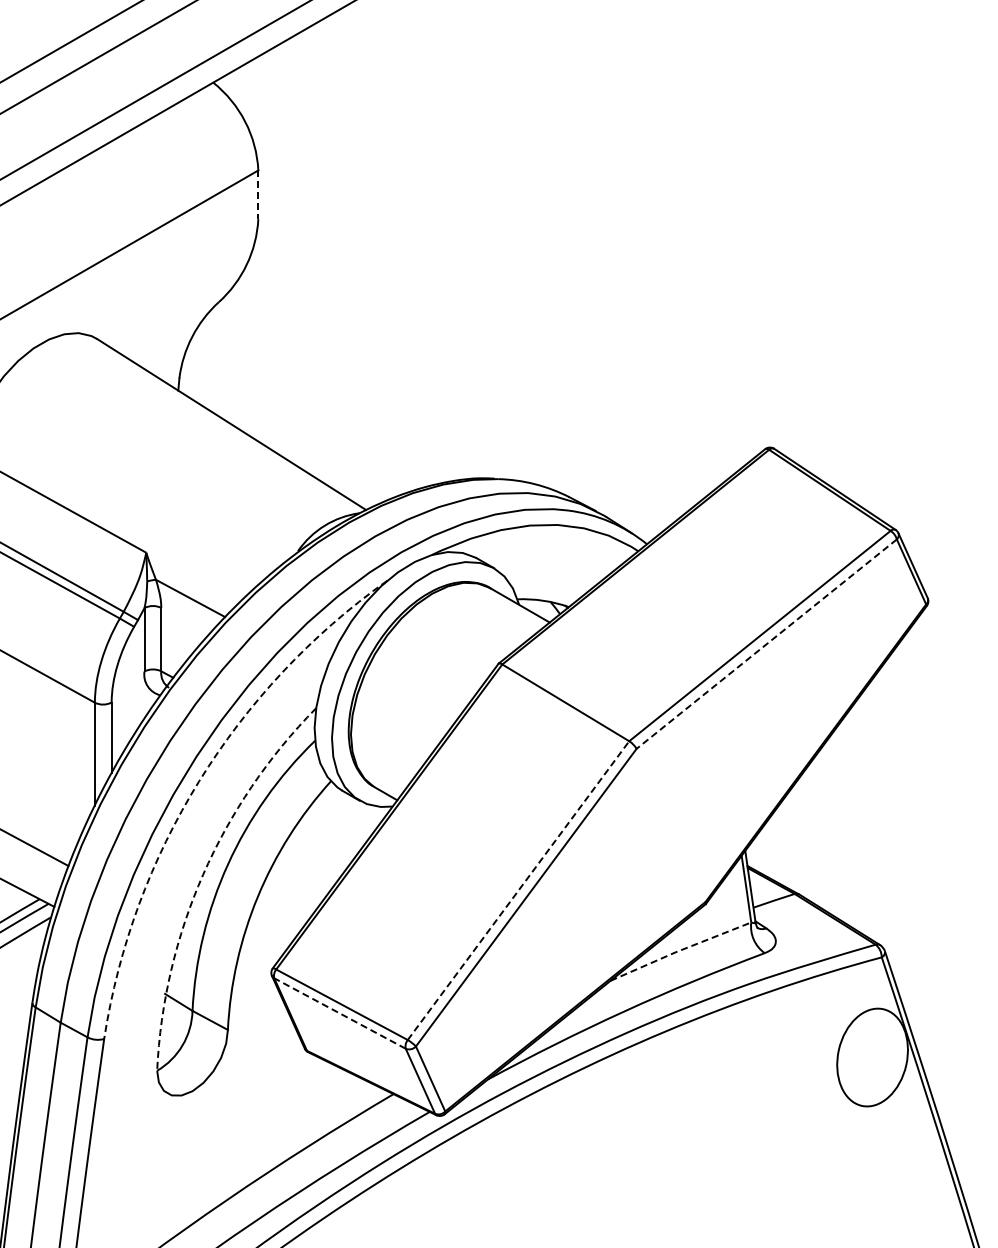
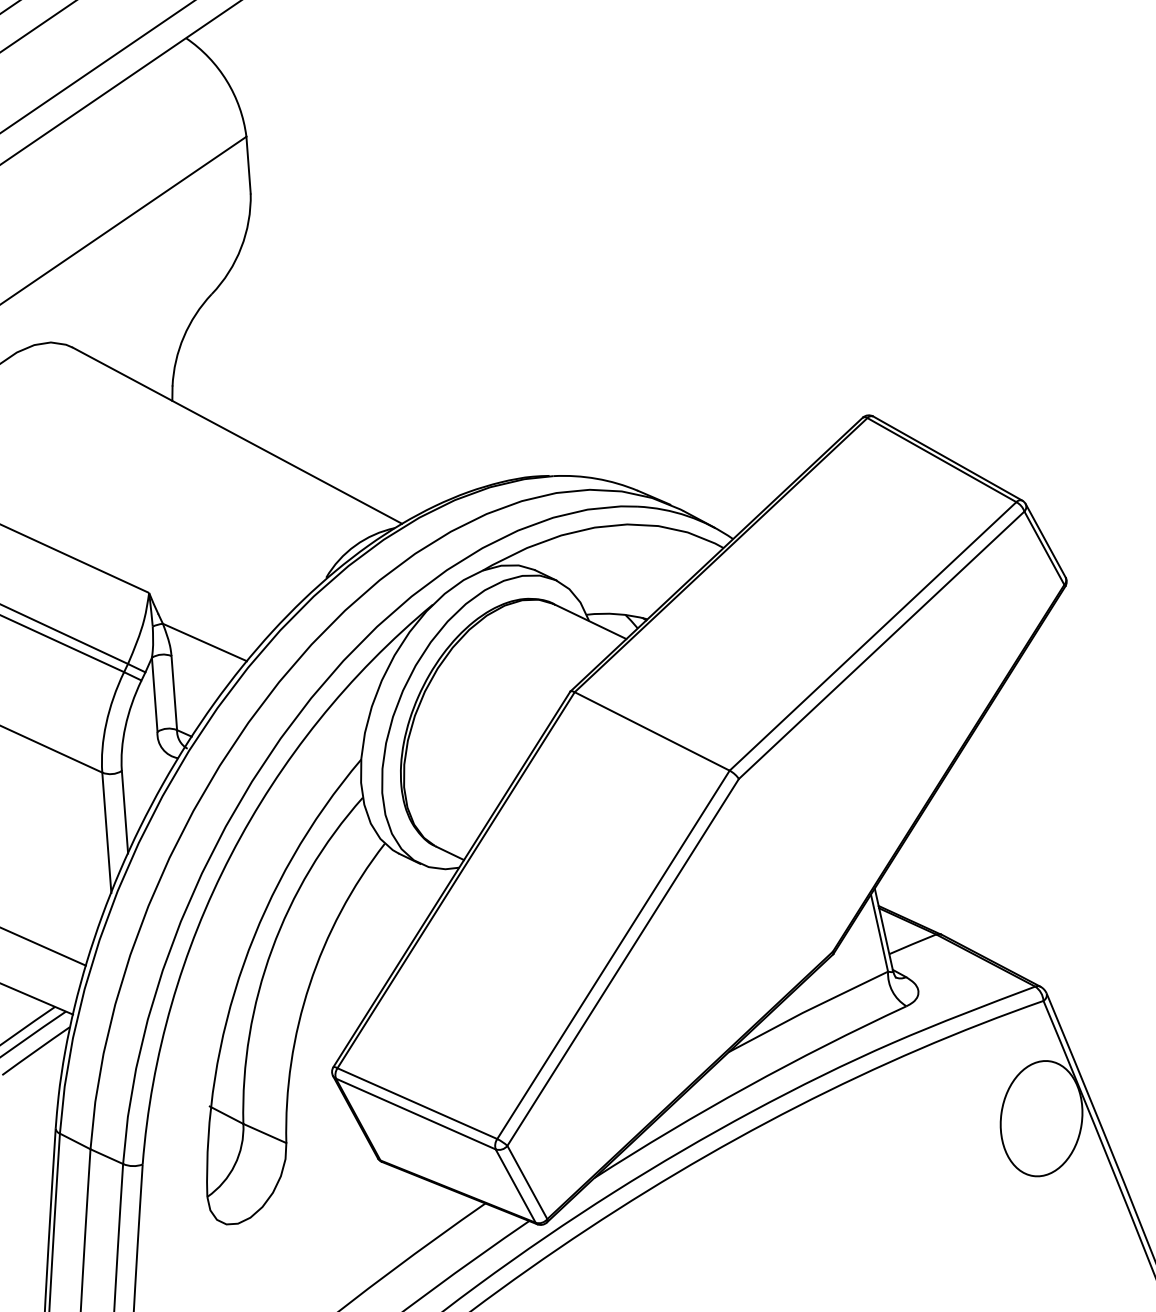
line: (258, 195) -> (248, 165), dashed -> solid
line: (766, 644) -> (881, 645), dashed -> solid
arc: (199, 781) -> (231, 855), dashed -> solid
arc: (203, 874) -> (244, 963), dashed -> solid
line: (518, 890) -> (613, 954), dashed -> solid
line: (680, 950) -> (807, 1010), dashed -> solid
line: (340, 1013) -> (416, 1113), dashed -> solid

